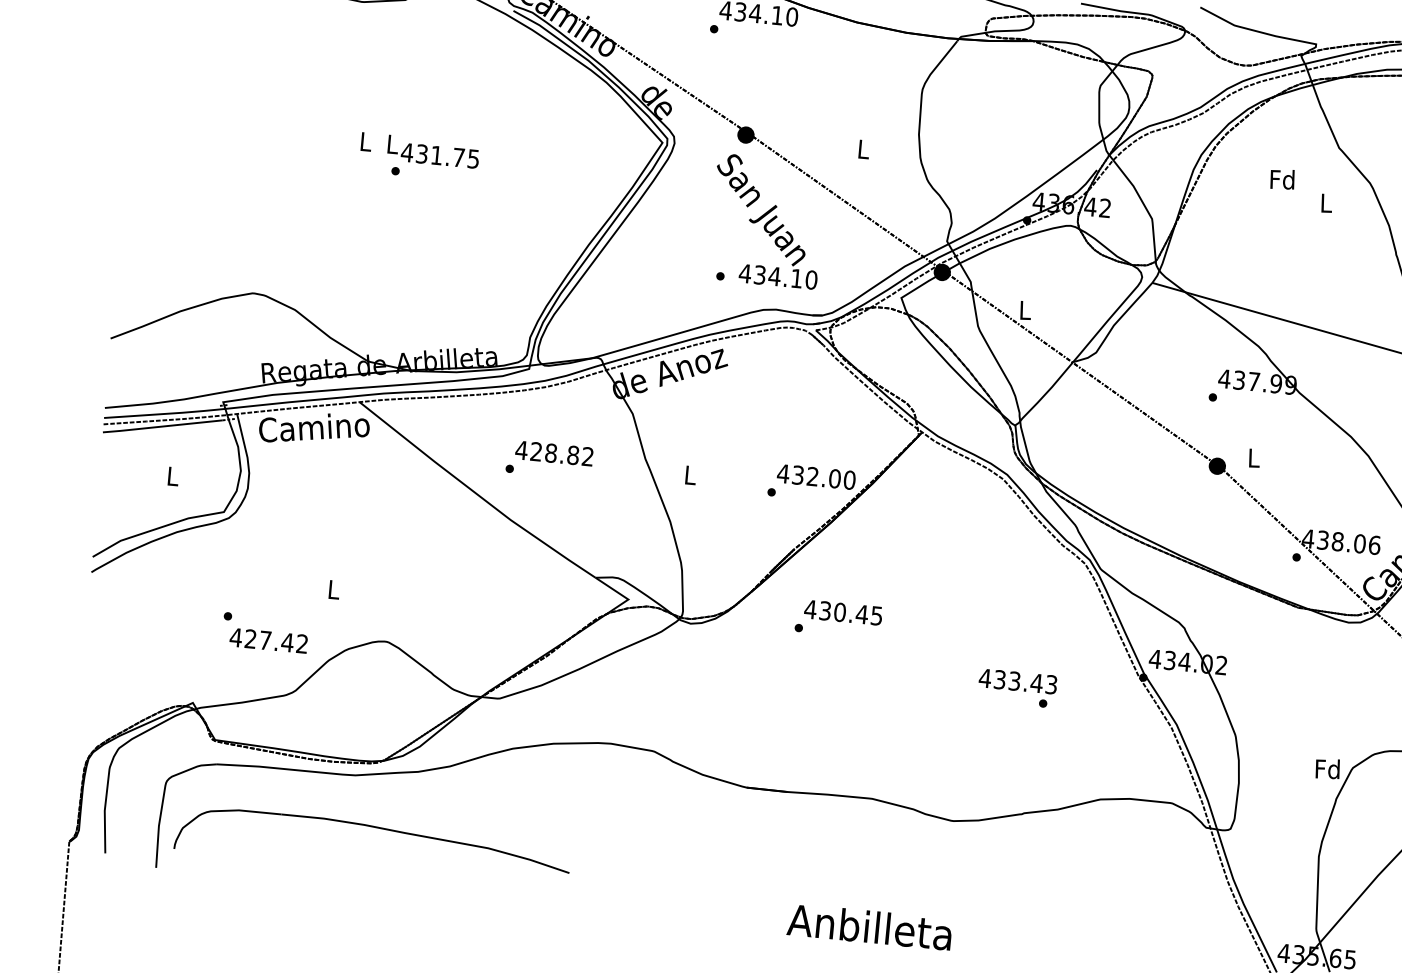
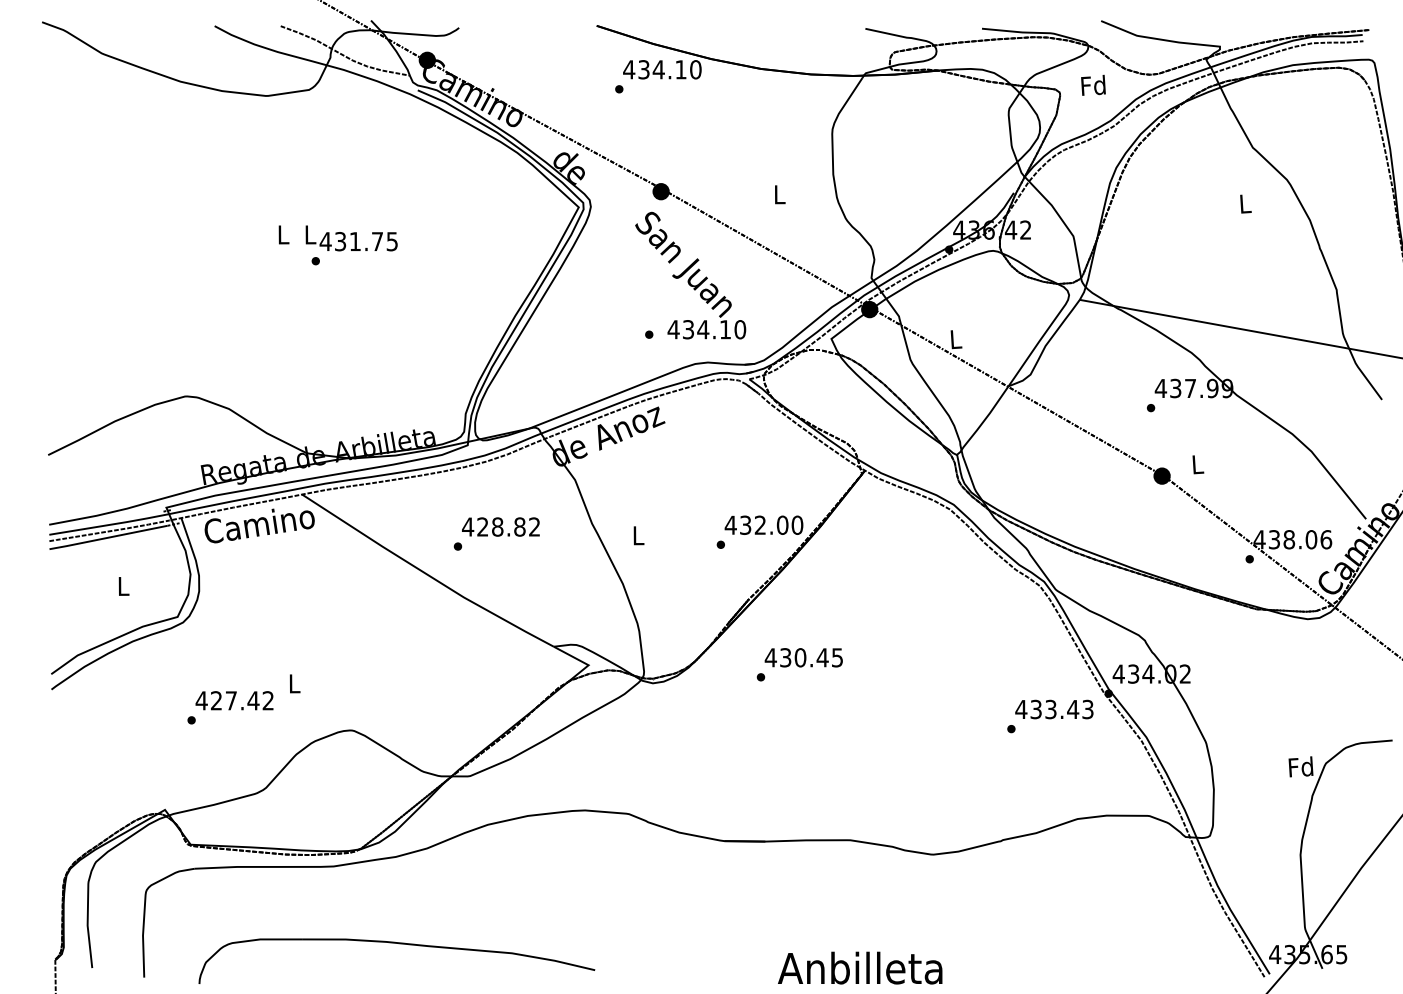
text: (1282, 178) -> (1093, 84), moved
text: (268, 640) -> (234, 700), moved
text: (1018, 681) -> (1054, 709), moved
part: (377, 828) -> (399, 944), moved

